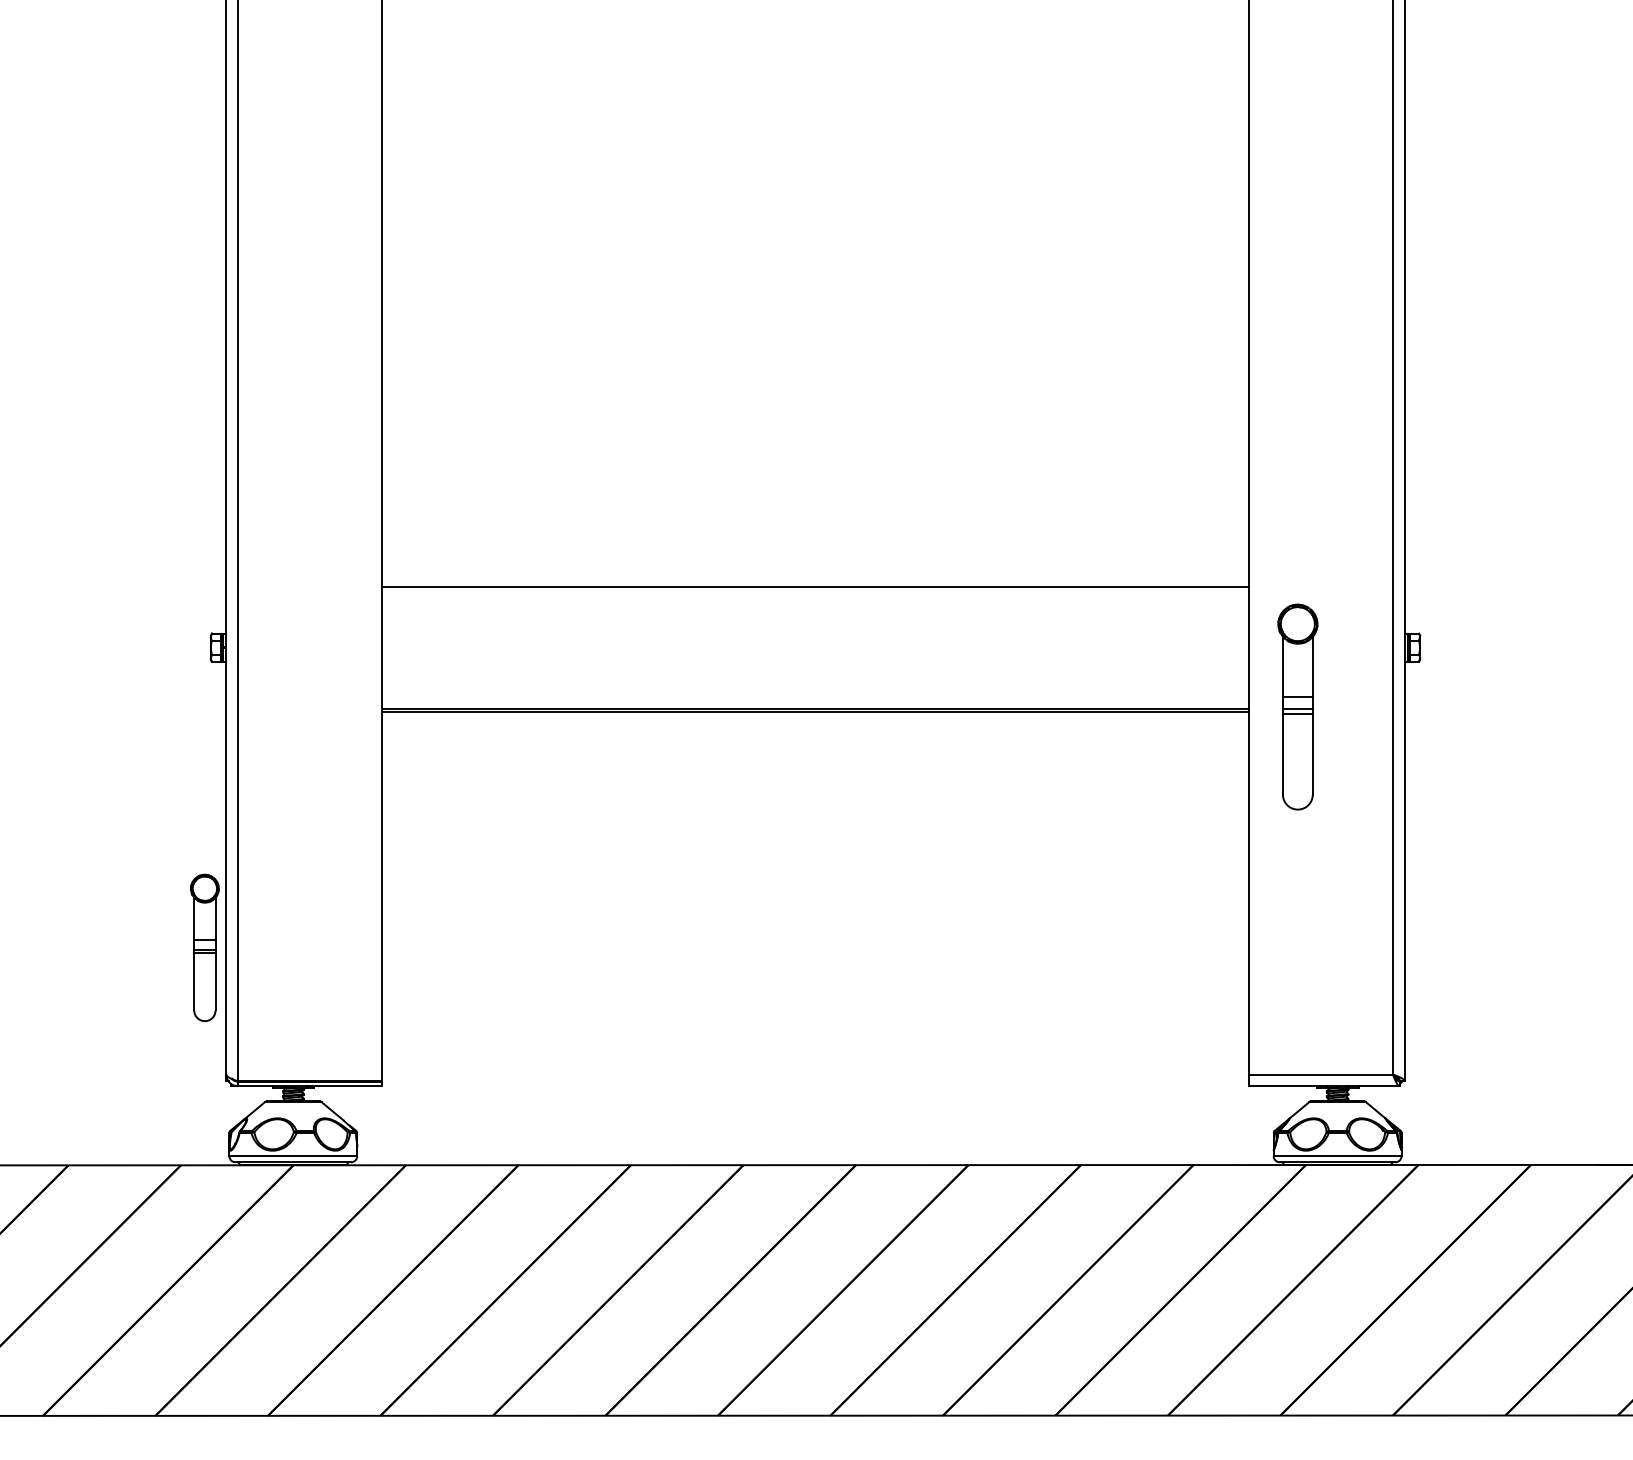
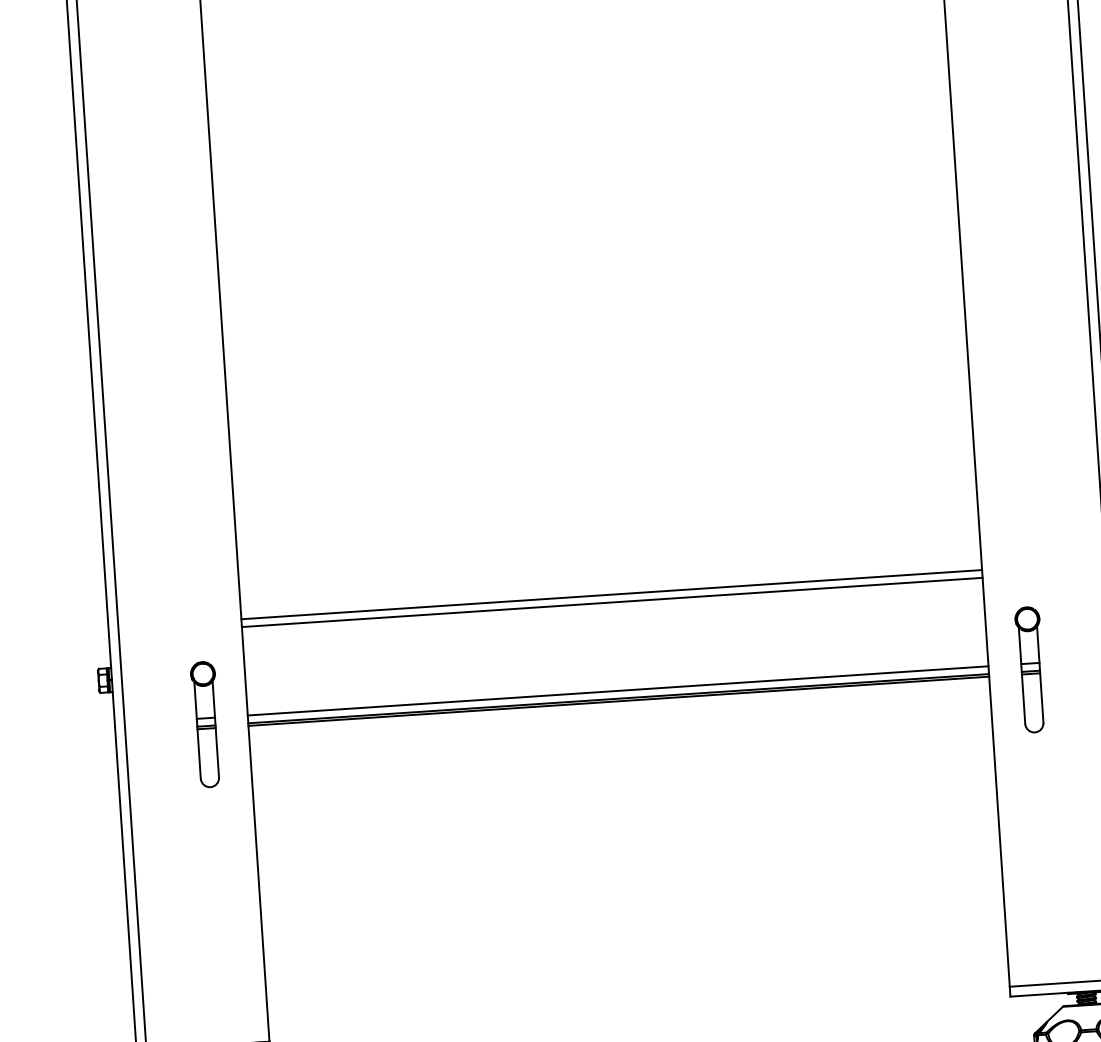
line: (815, 595) -> (612, 602), added
line: (815, 699) -> (618, 690), added
part: (1298, 706) -> (1031, 669), size x0.71
part: (204, 947) -> (205, 724), moved

